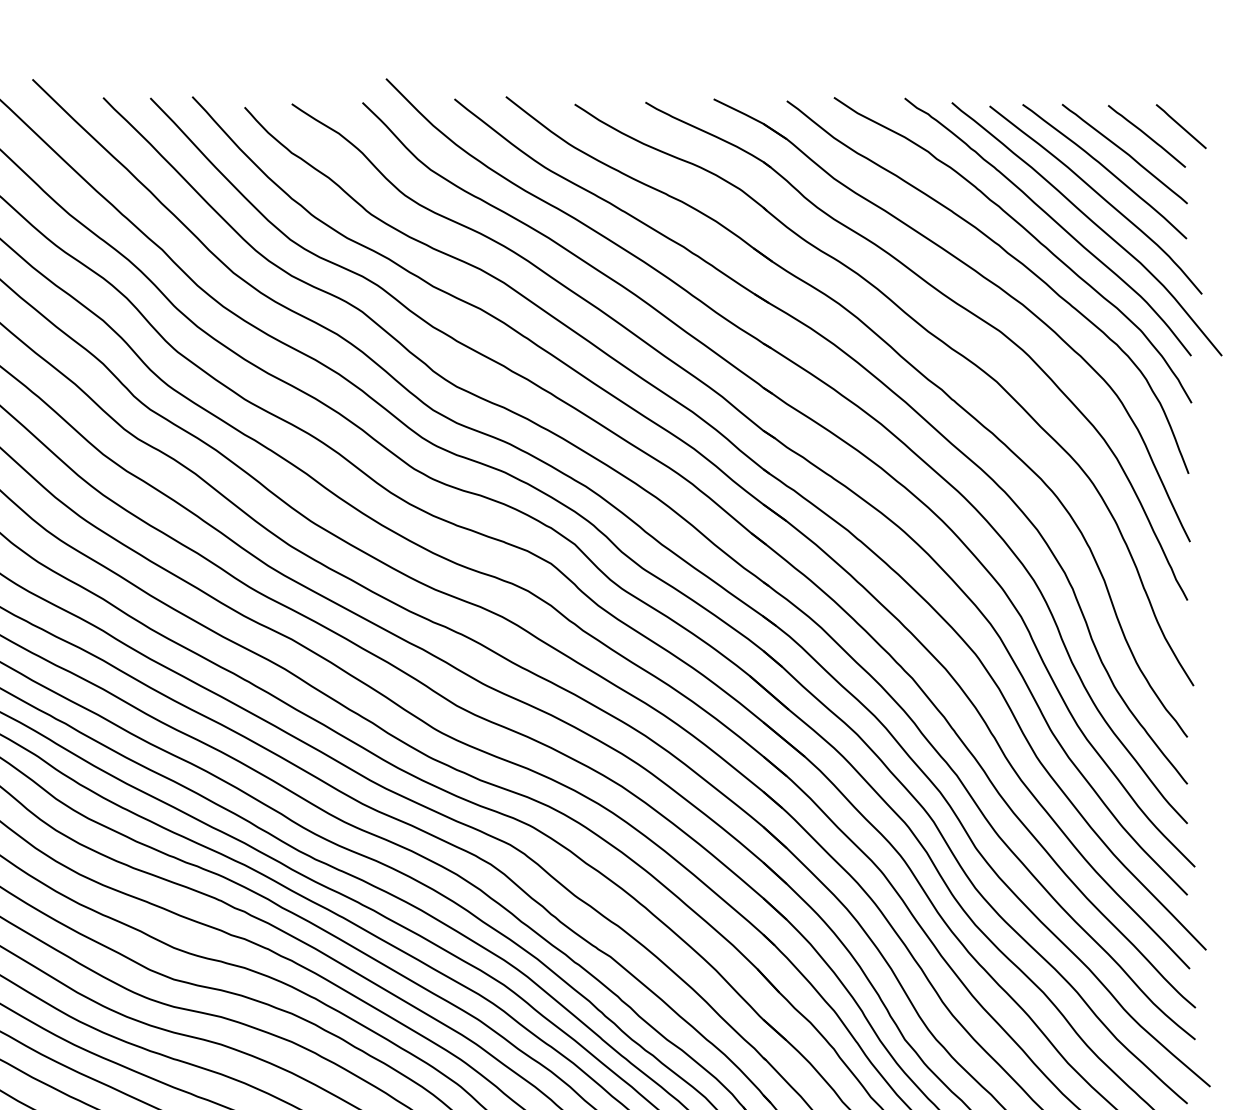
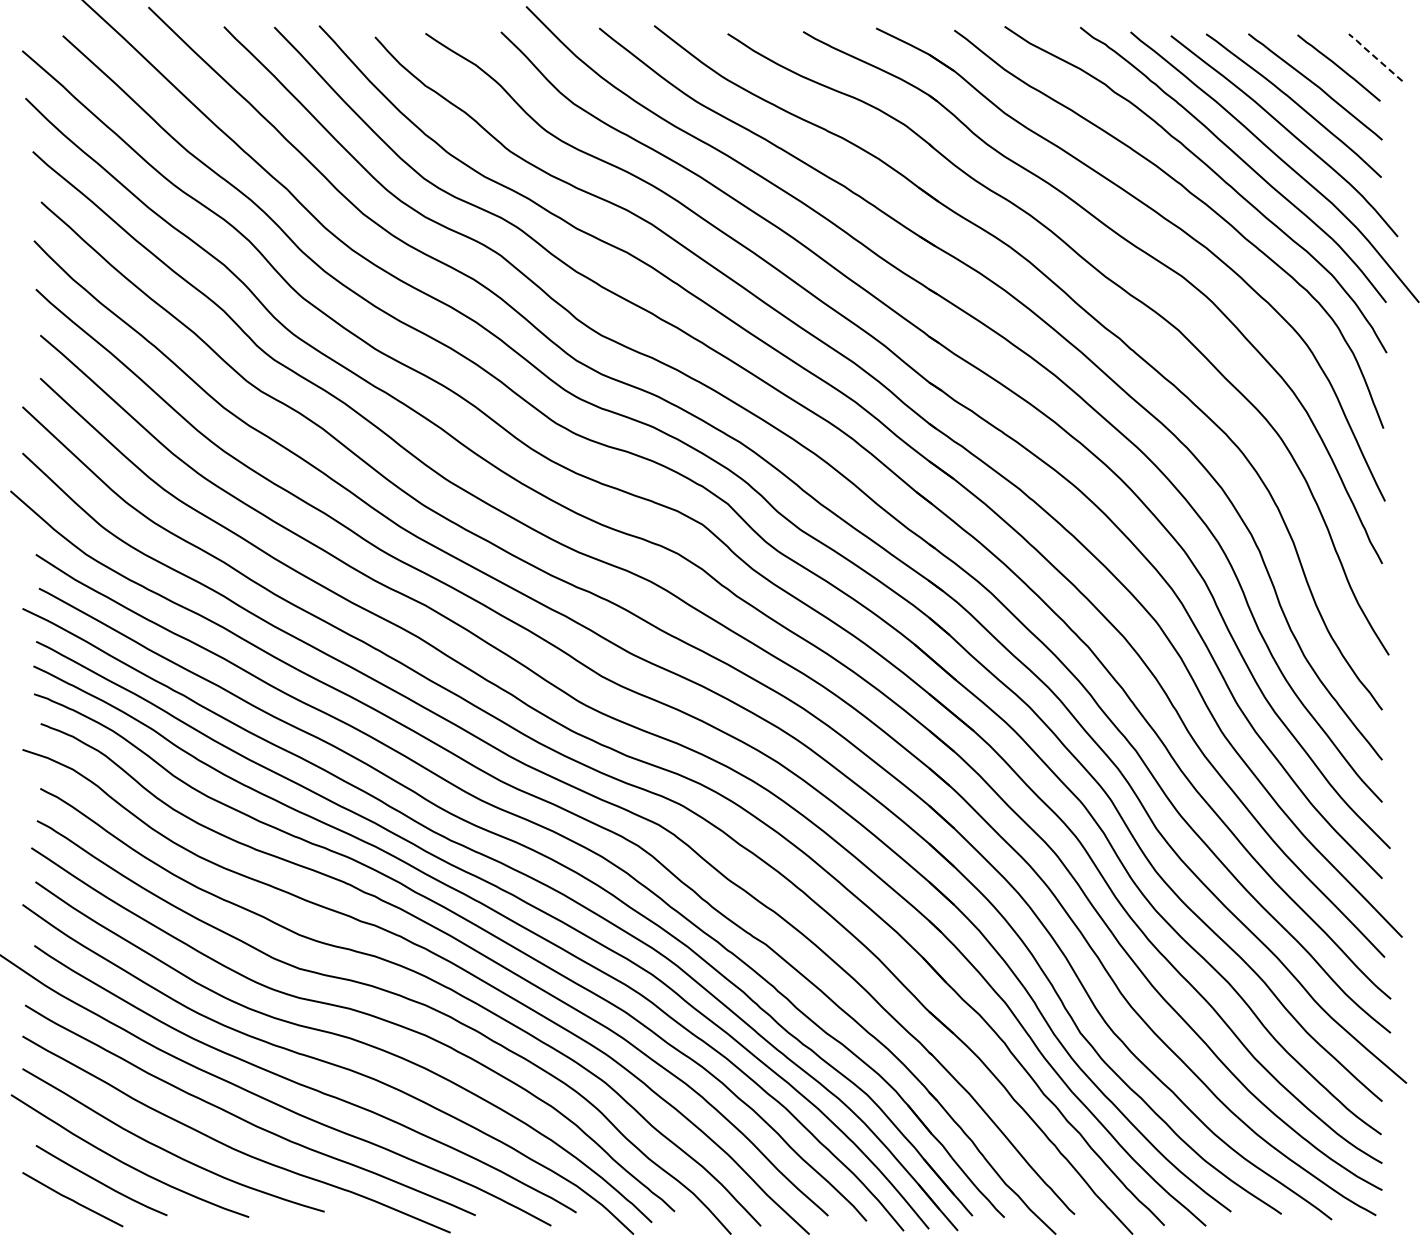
line: (1180, 126) -> (1374, 57), solid -> dashed

